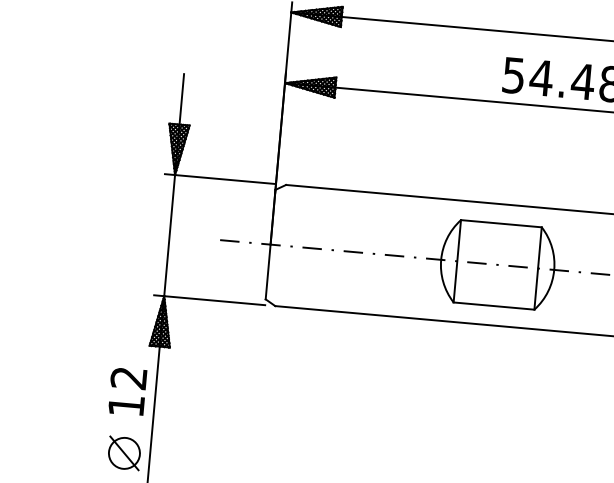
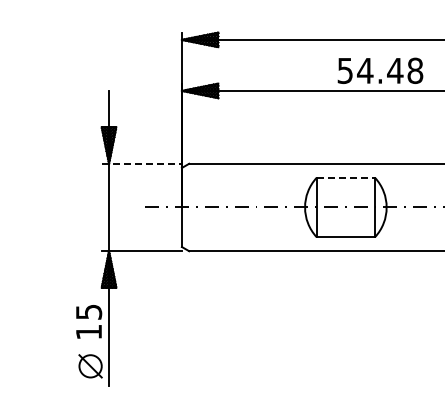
line: (221, 178) -> (142, 163), solid -> dashed
line: (502, 223) -> (346, 177), solid -> dashed
text: (128, 377) -> (88, 311), 12 -> 15

